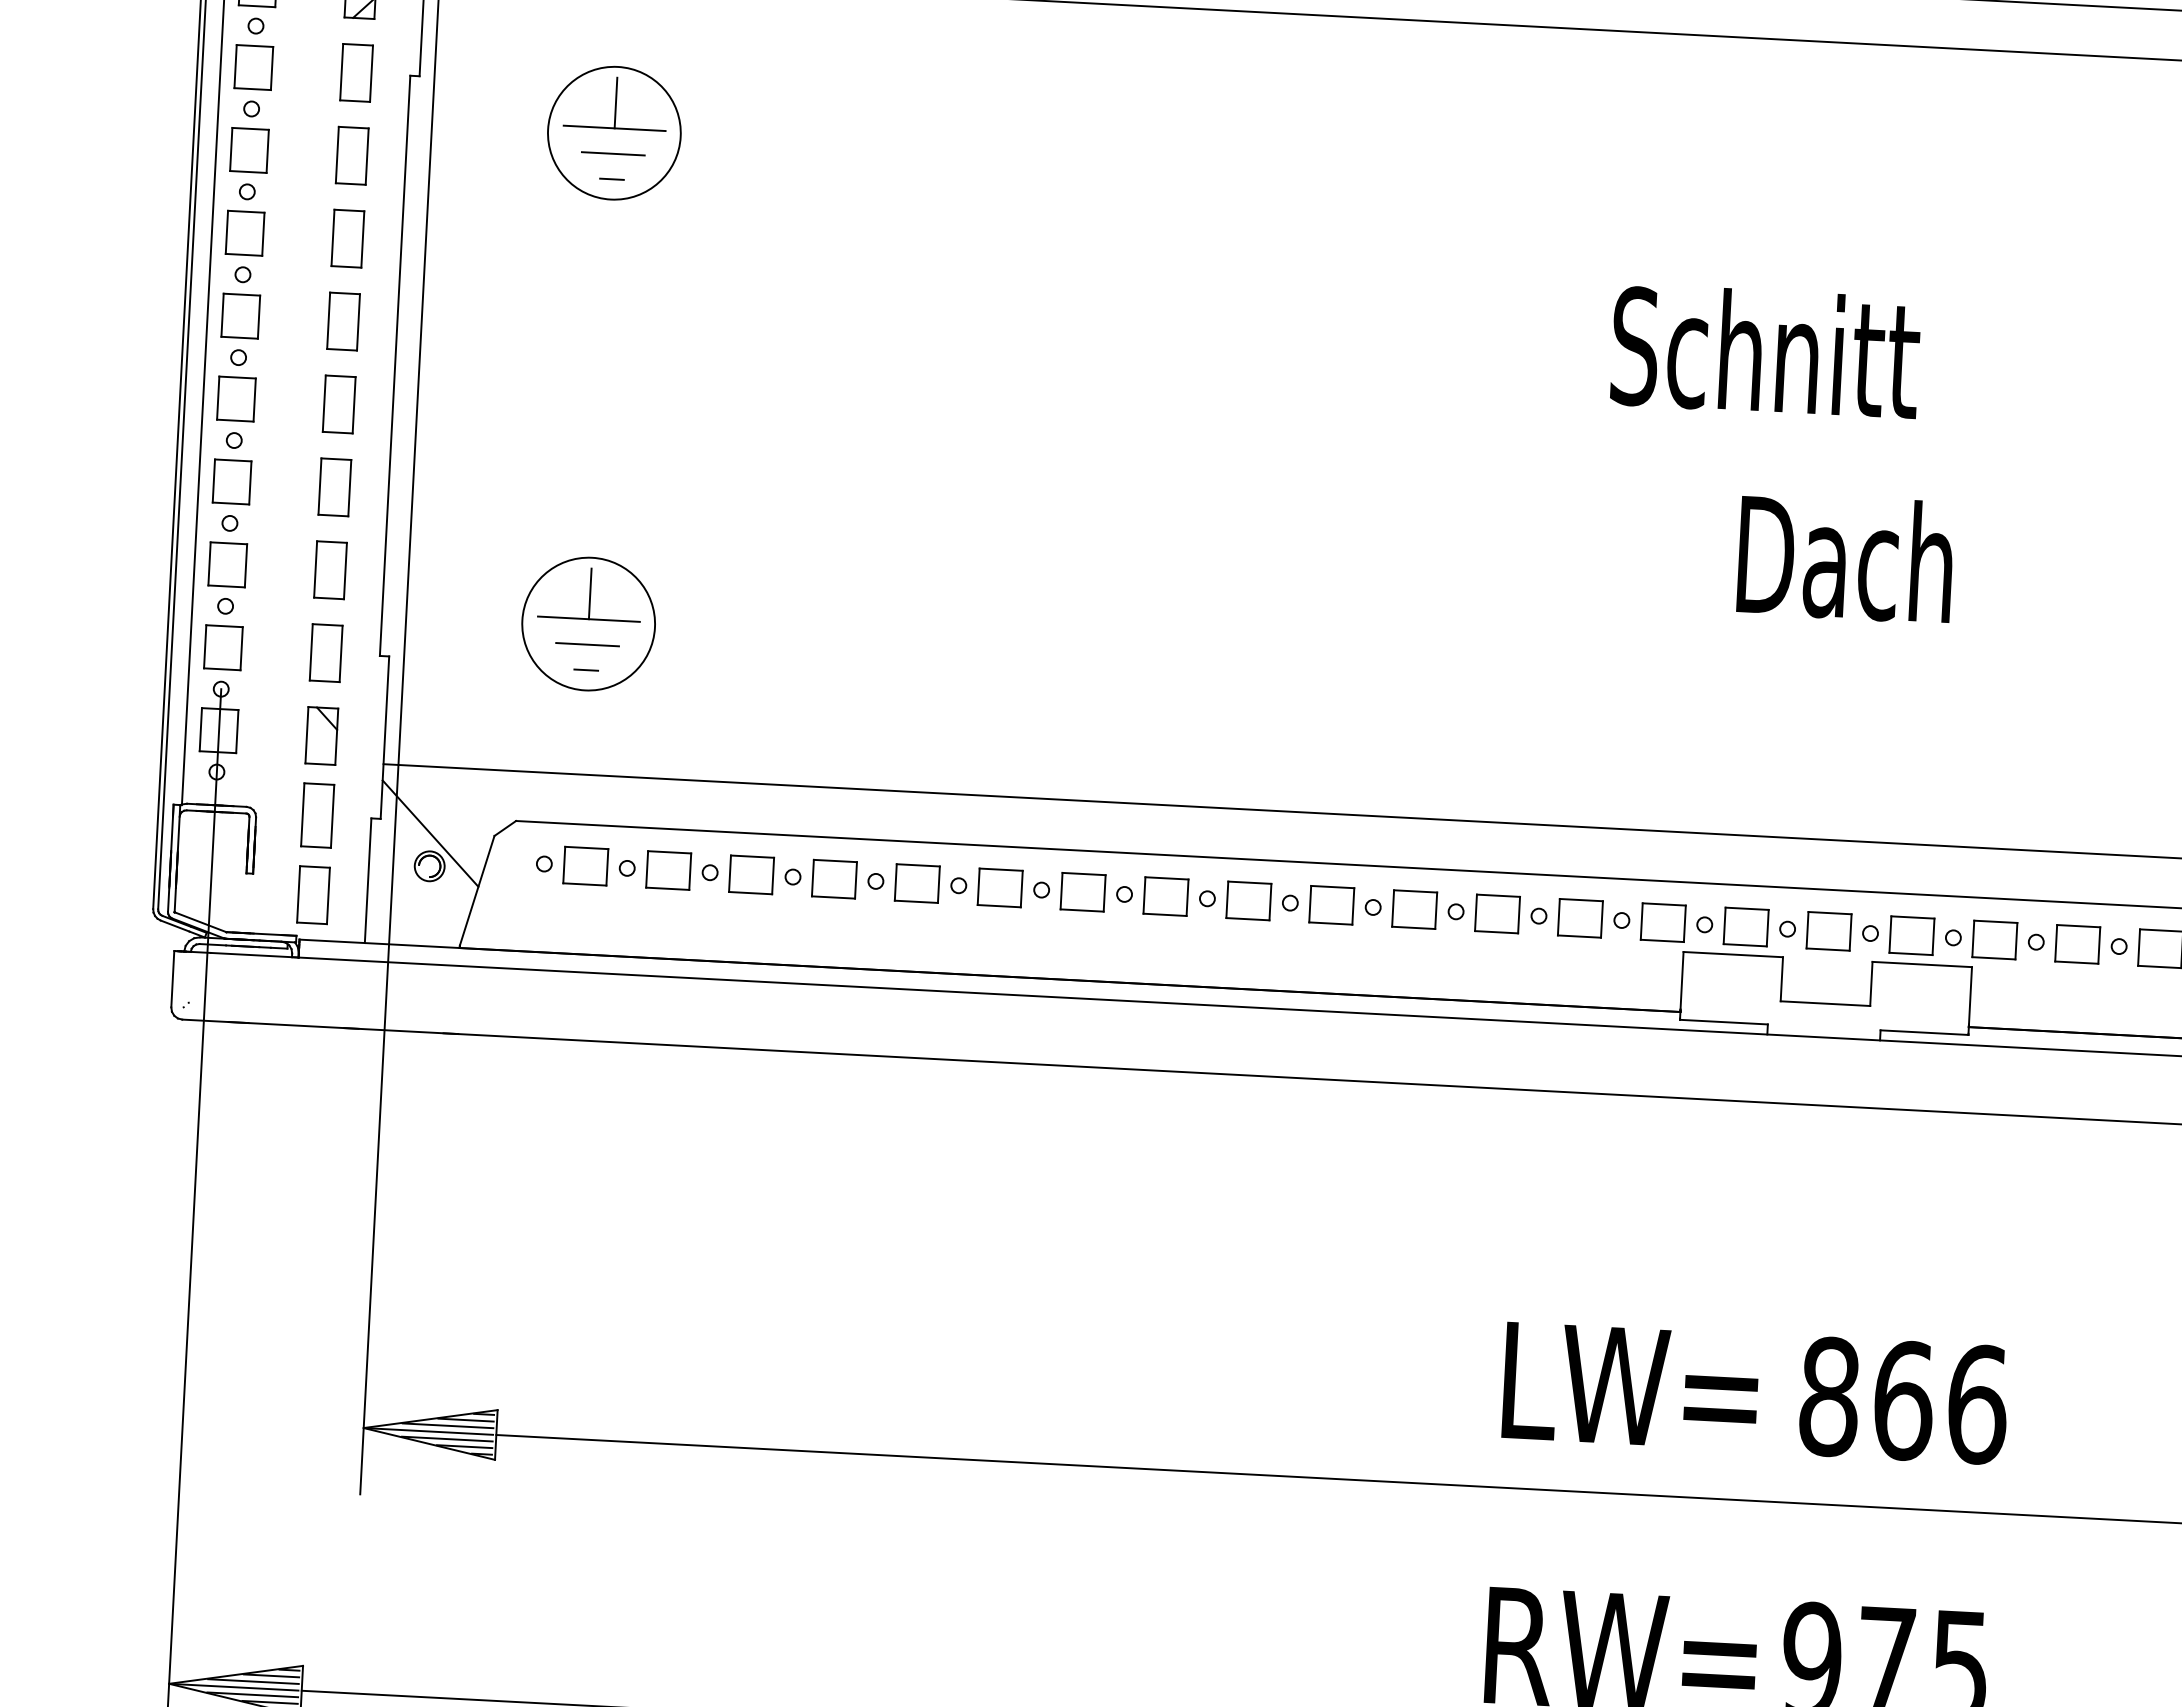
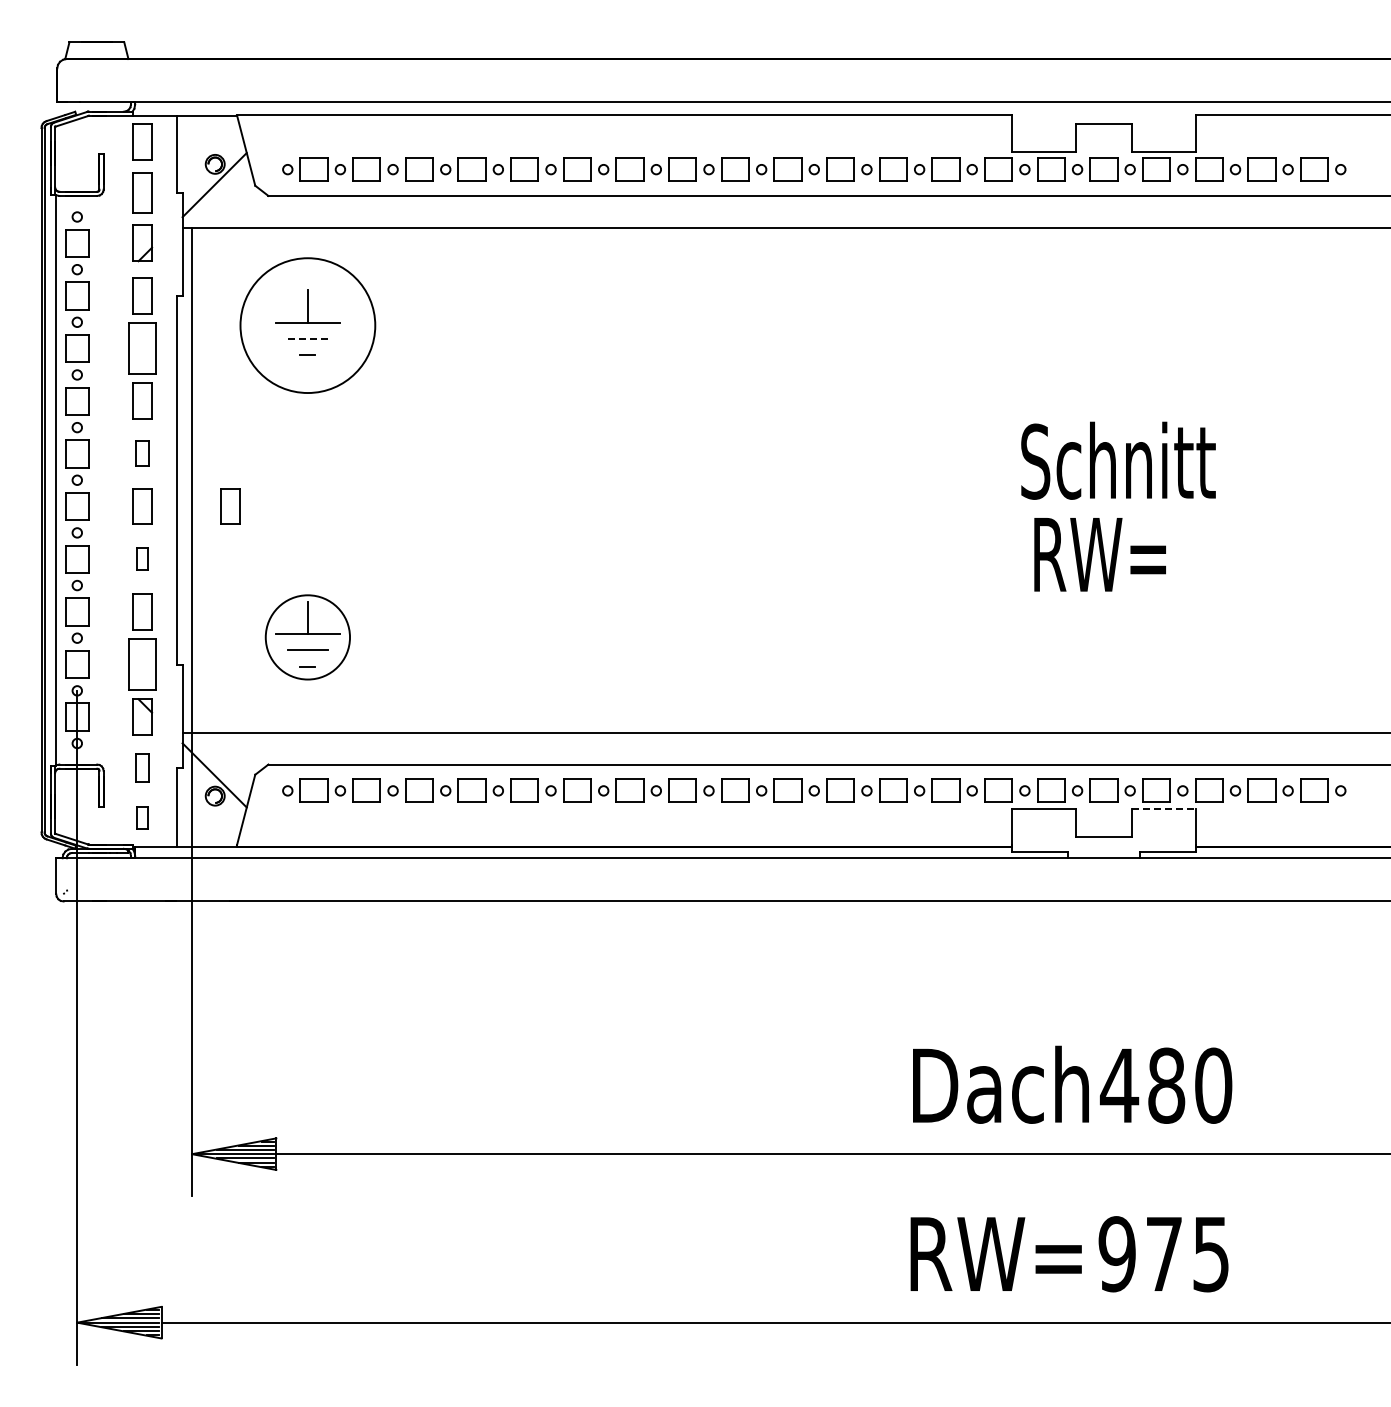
circle: (613, 133) -> (307, 325), size x1.6
line: (612, 153) -> (307, 338), solid -> dashed
part: (352, 155) -> (142, 348), size x1.4
part: (343, 320) -> (142, 453), size x0.7
text: (1765, 351) -> (1118, 460), moved
part: (477, 411) -> (230, 506), added
part: (334, 486) -> (142, 558), size x0.6
text: (1849, 557) -> (1104, 553), Dach -> RW=
part: (326, 653) -> (142, 664), size x1.4
part: (317, 815) -> (142, 767), size x0.7
part: (313, 893) -> (142, 817), size x0.6
line: (1923, 964) -> (1164, 808), solid -> dashed
text: (1648, 1385) -> (1004, 1084), LW= -> Dach
text: (1901, 1400) -> (1165, 1085), 866 -> 480

